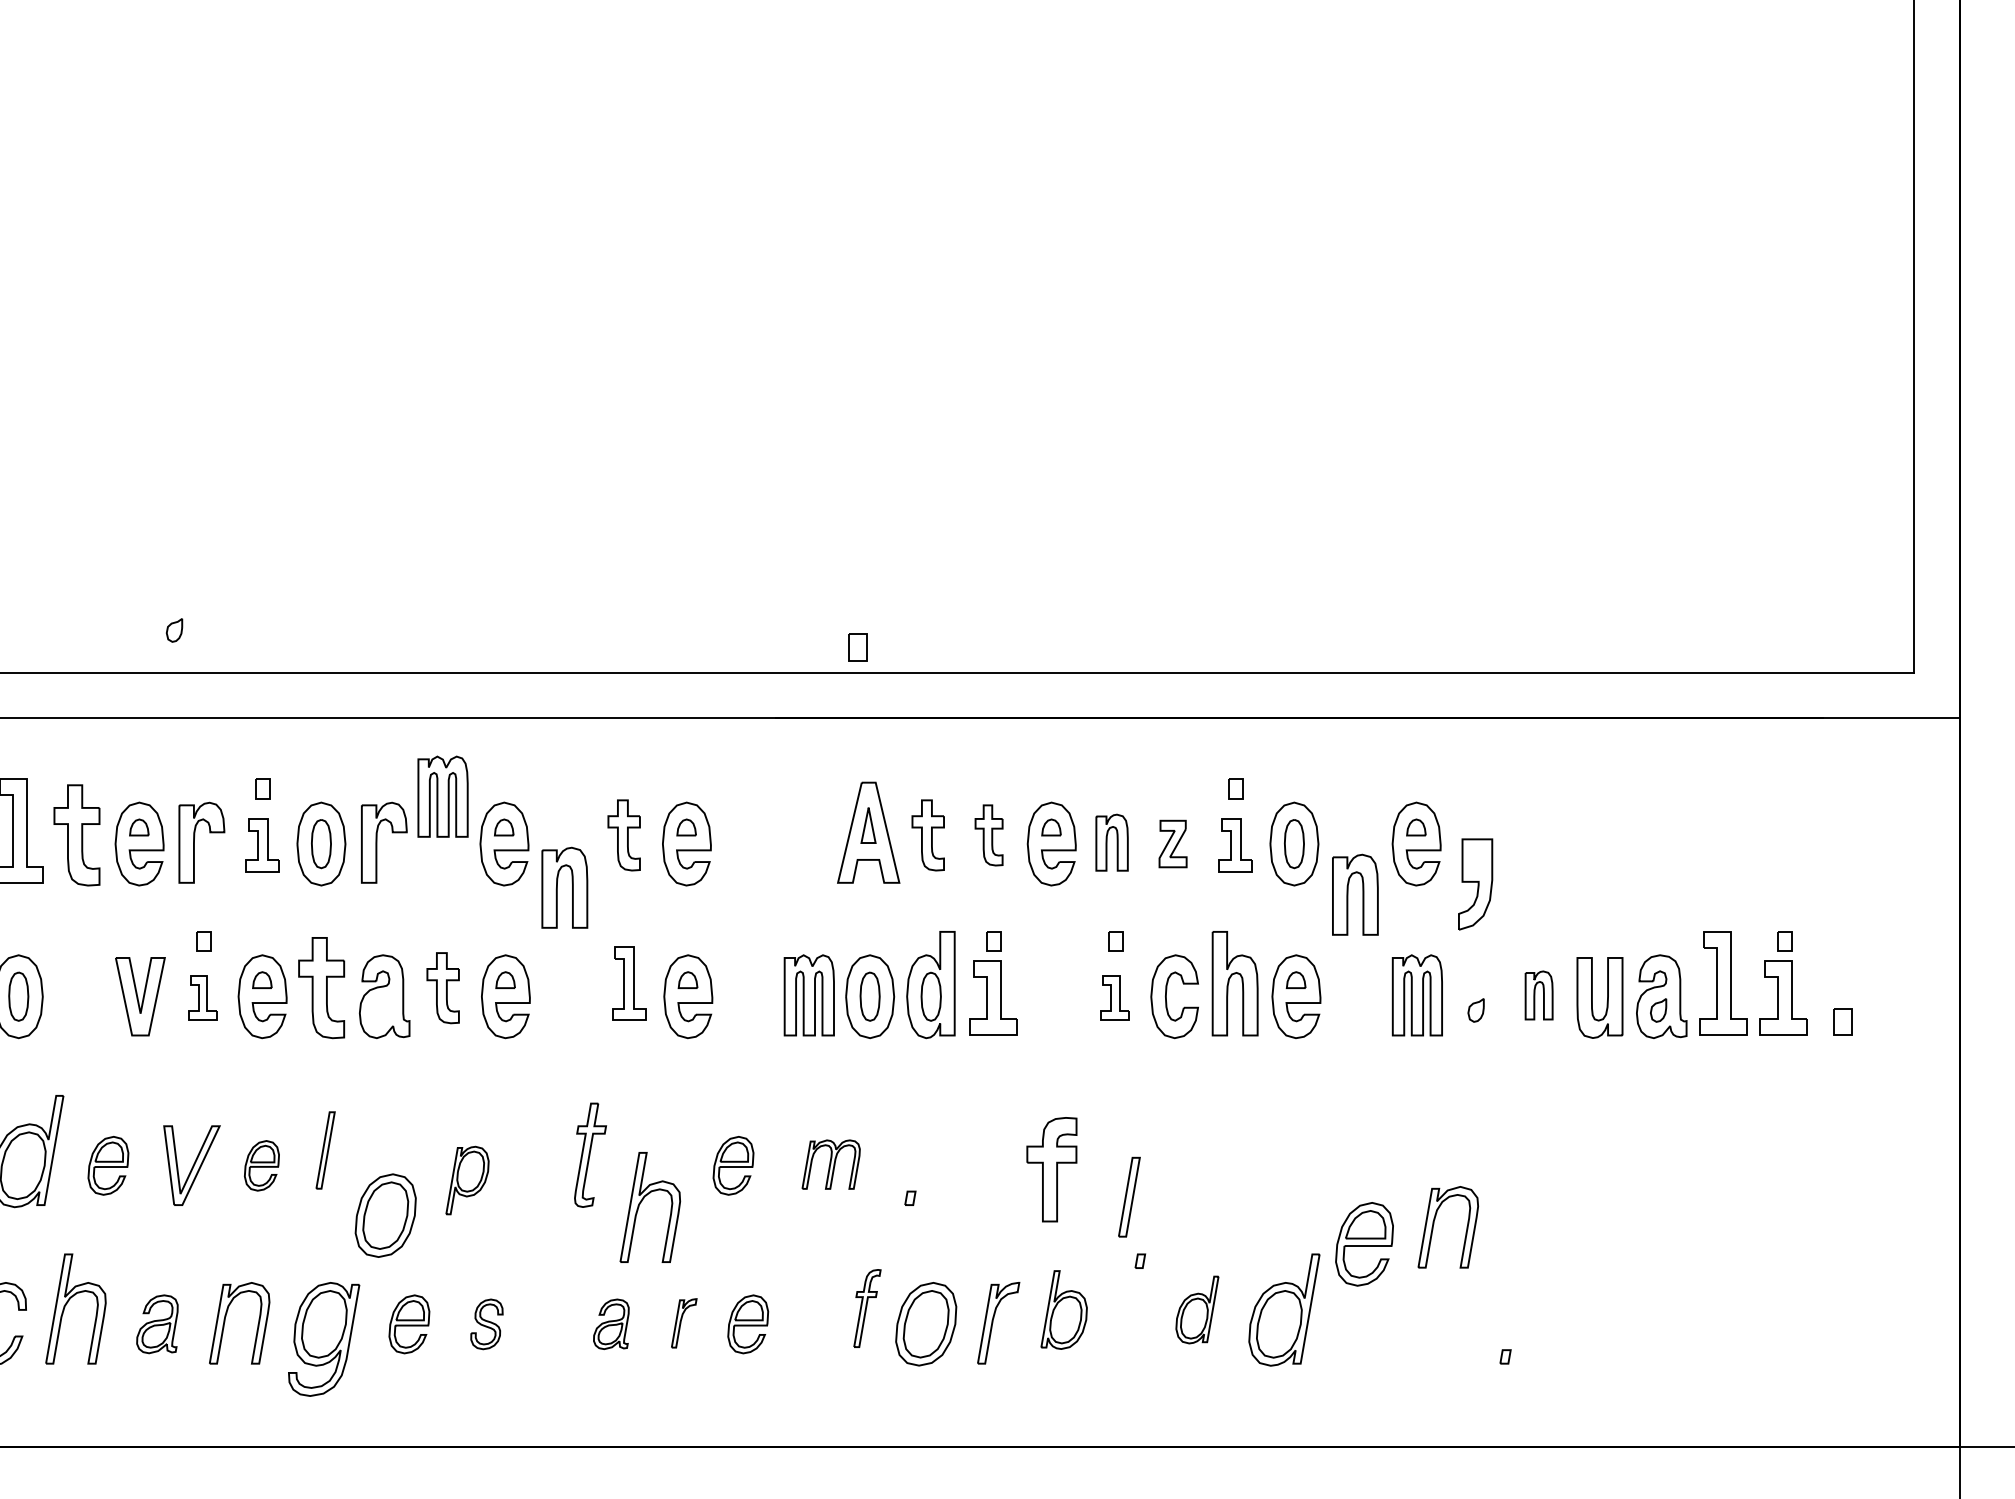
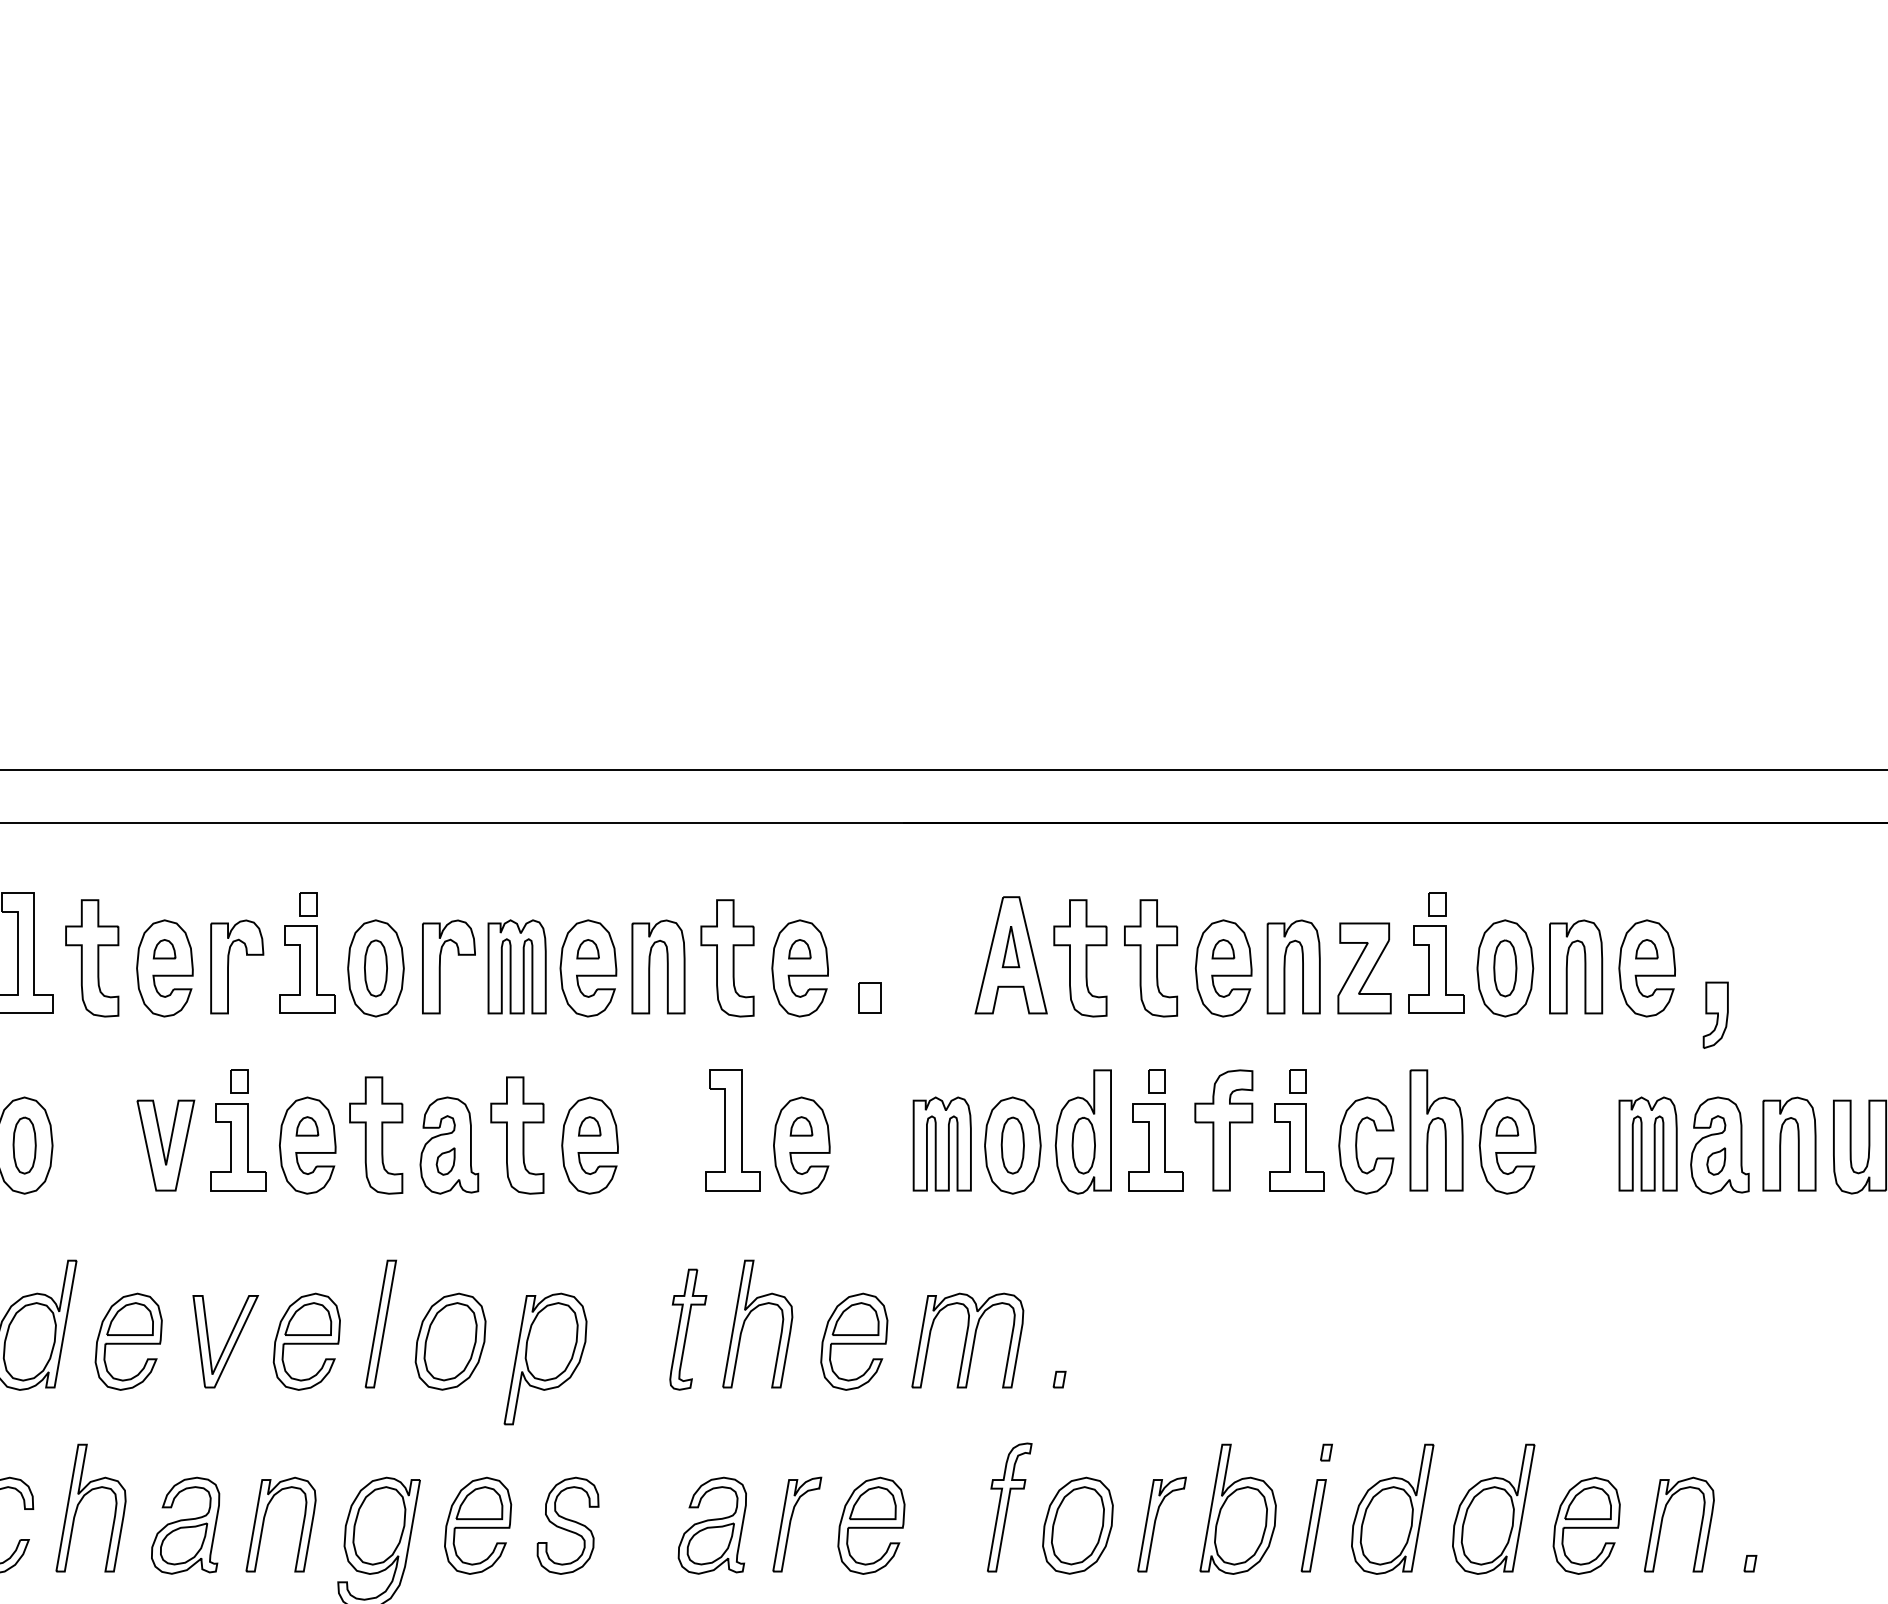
part: (174, 630) -> (445, 1161), moved
part: (857, 647) -> (869, 997), moved
part: (442, 796) -> (516, 966), moved
part: (623, 835) -> (726, 958), size x1.43
part: (927, 835) -> (1079, 958), size x1.43
part: (988, 835) -> (1150, 958), size x1.67
part: (1111, 842) -> (1293, 966), size x1.43
part: (1172, 843) -> (1363, 967), size x1.67
part: (262, 845) -> (307, 970), size x1.43
part: (1235, 845) -> (1436, 970), size x1.43
part: (1475, 884) -> (1715, 1015), size x0.62
part: (557, 887) -> (649, 966), moved
part: (1348, 894) -> (1568, 966), moved
part: (629, 983) -> (733, 1130), size x1.43
part: (442, 988) -> (516, 1136), size x1.43
part: (1538, 995) -> (1788, 1144), size x1.67
part: (1478, 996) -> (1718, 1145), added
part: (202, 997) -> (237, 1146), size x1.67
part: (1114, 997) -> (1296, 1146), size x1.67
part: (325, 1150) -> (380, 1324), size x1.43
part: (830, 1164) -> (966, 1340), size x1.67
part: (108, 1165) -> (128, 1341), size x1.43
part: (261, 1165) -> (306, 1341), size x1.67
part: (733, 1165) -> (854, 1341), size x1.43
part: (1051, 1169) -> (1223, 1130), moved
part: (467, 1180) -> (545, 1358), size x1.67
part: (1129, 1196) -> (1313, 1524), moved
part: (642, 1201) -> (748, 1317), moved
part: (385, 1215) -> (450, 1341), moved
part: (1434, 1224) -> (1663, 1521), moved
part: (1364, 1244) -> (1586, 1526), moved
part: (867, 1308) -> (1009, 1507), size x1.43
part: (1063, 1309) -> (1237, 1508), size x1.43
part: (1197, 1309) -> (1392, 1508), size x1.67
part: (683, 1323) -> (796, 1524), size x1.67
part: (157, 1324) -> (185, 1526), size x1.43
part: (409, 1324) -> (478, 1526), size x1.43
part: (486, 1324) -> (567, 1526), size x1.67
part: (611, 1324) -> (712, 1526), size x1.67
part: (747, 1324) -> (870, 1526), size x1.43

